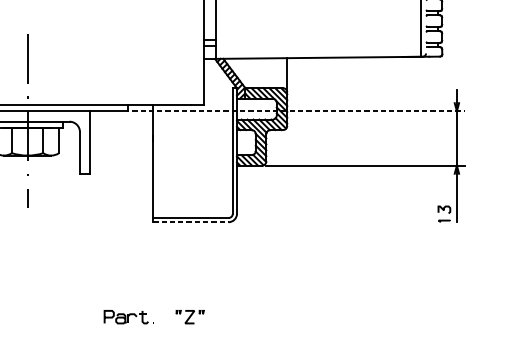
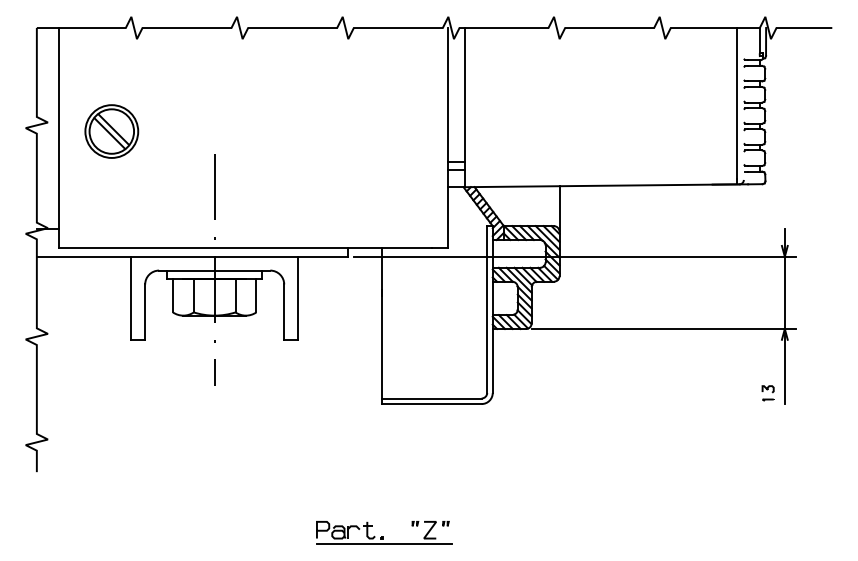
line: (299, 111) -> (575, 256), dashed -> solid
part: (443, 214) -> (767, 393), size x0.71
line: (191, 222) -> (432, 404), dashed -> solid
line: (154, 327) -> (383, 544), added

